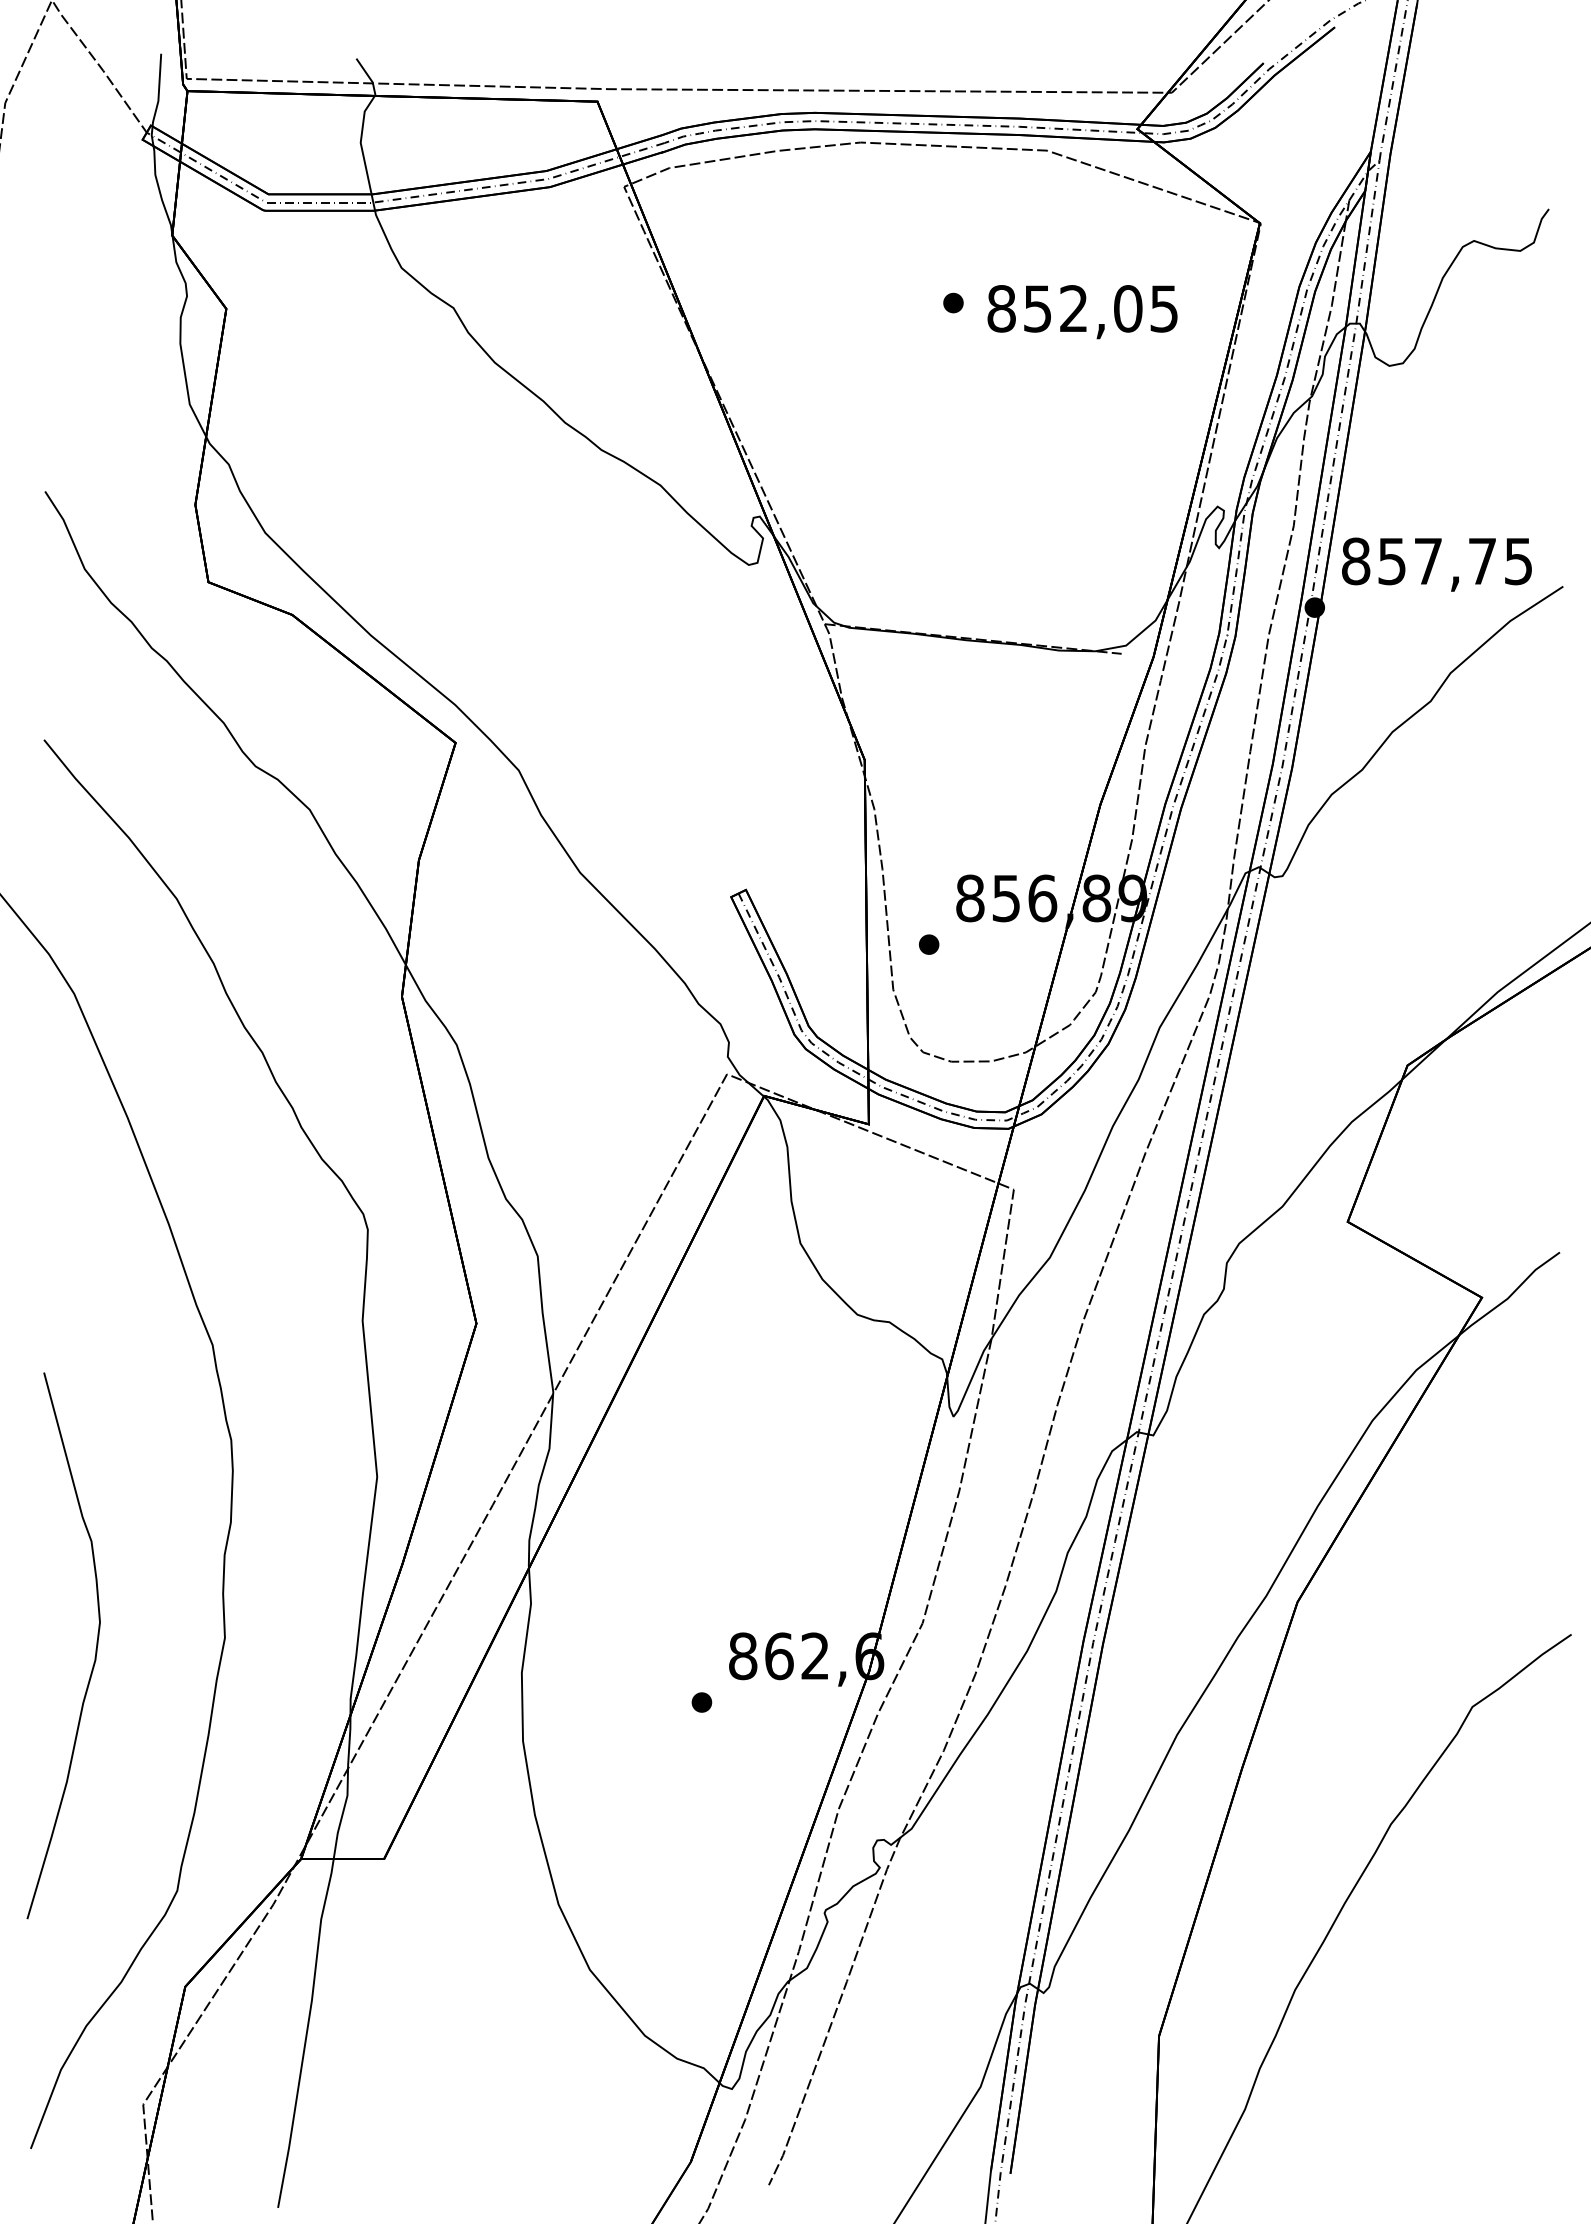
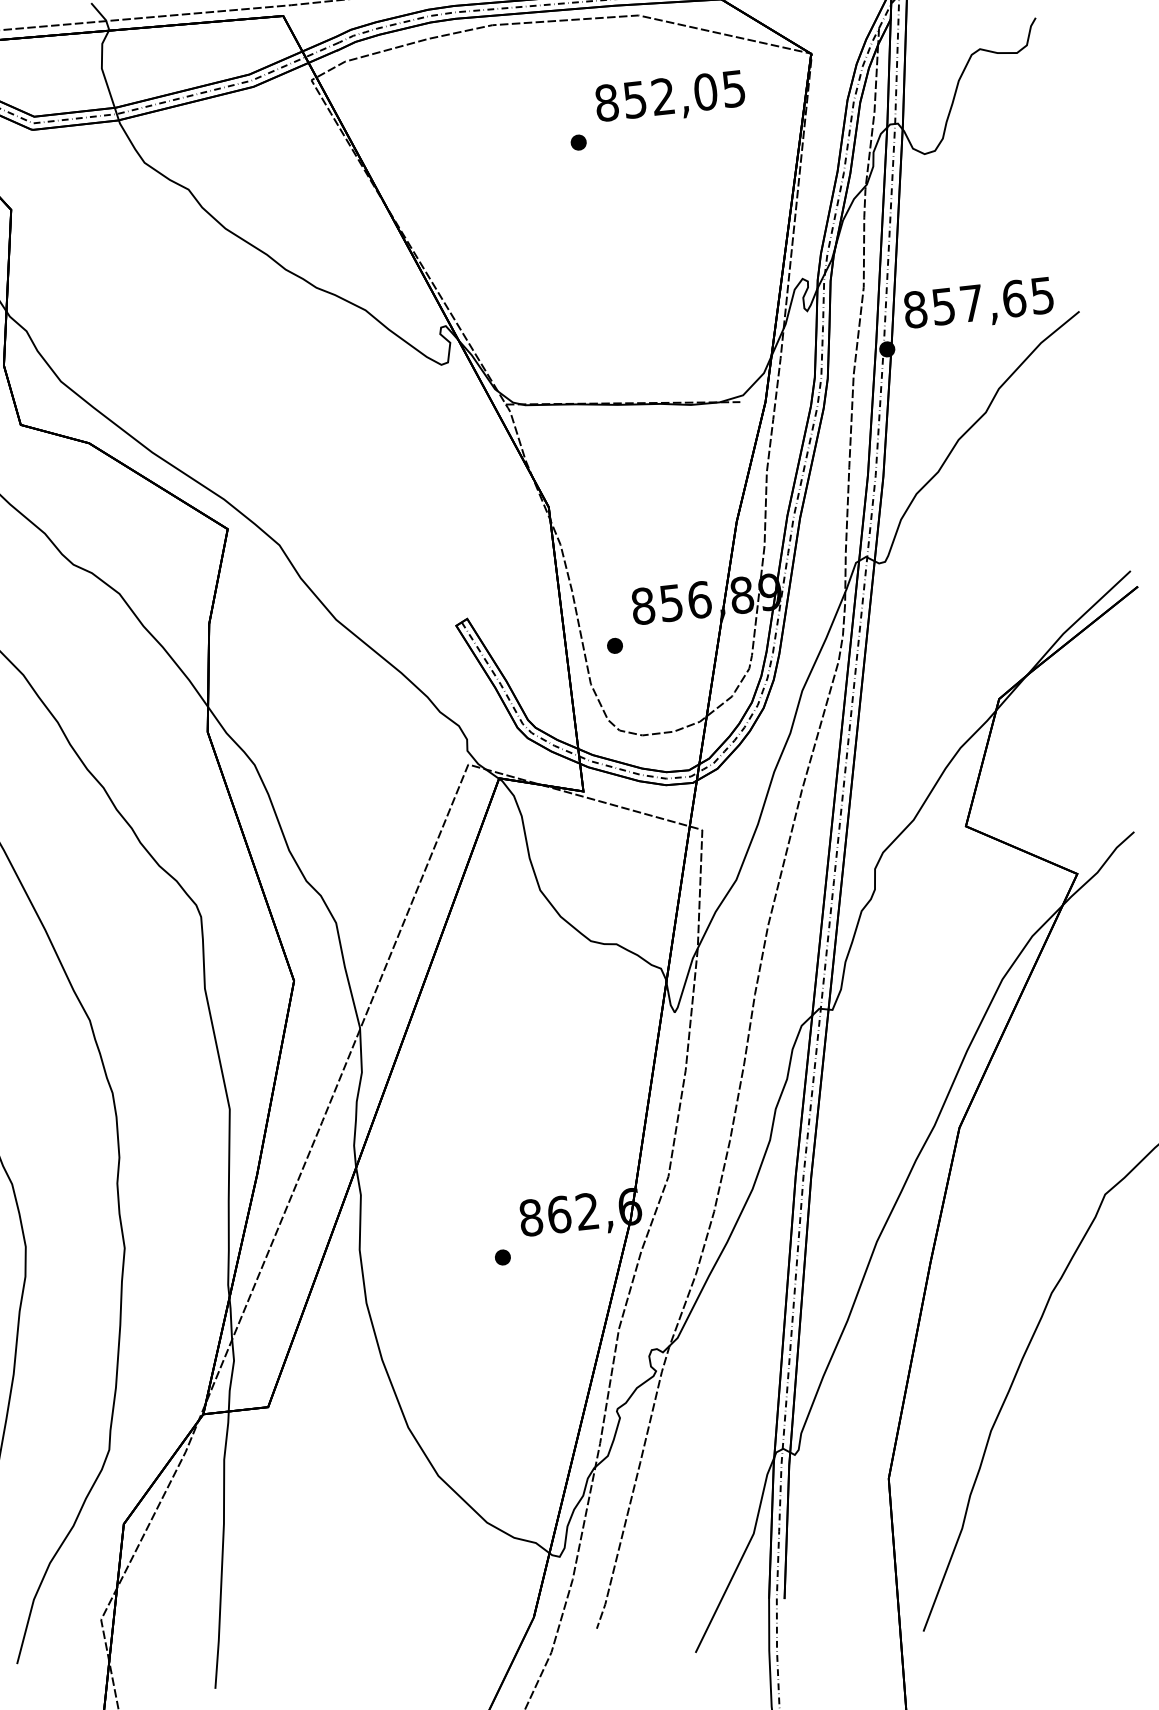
text: (1082, 312) -> (670, 98), moved
text: (1482, 561) -> (1014, 298), 857,75 -> 857,65

